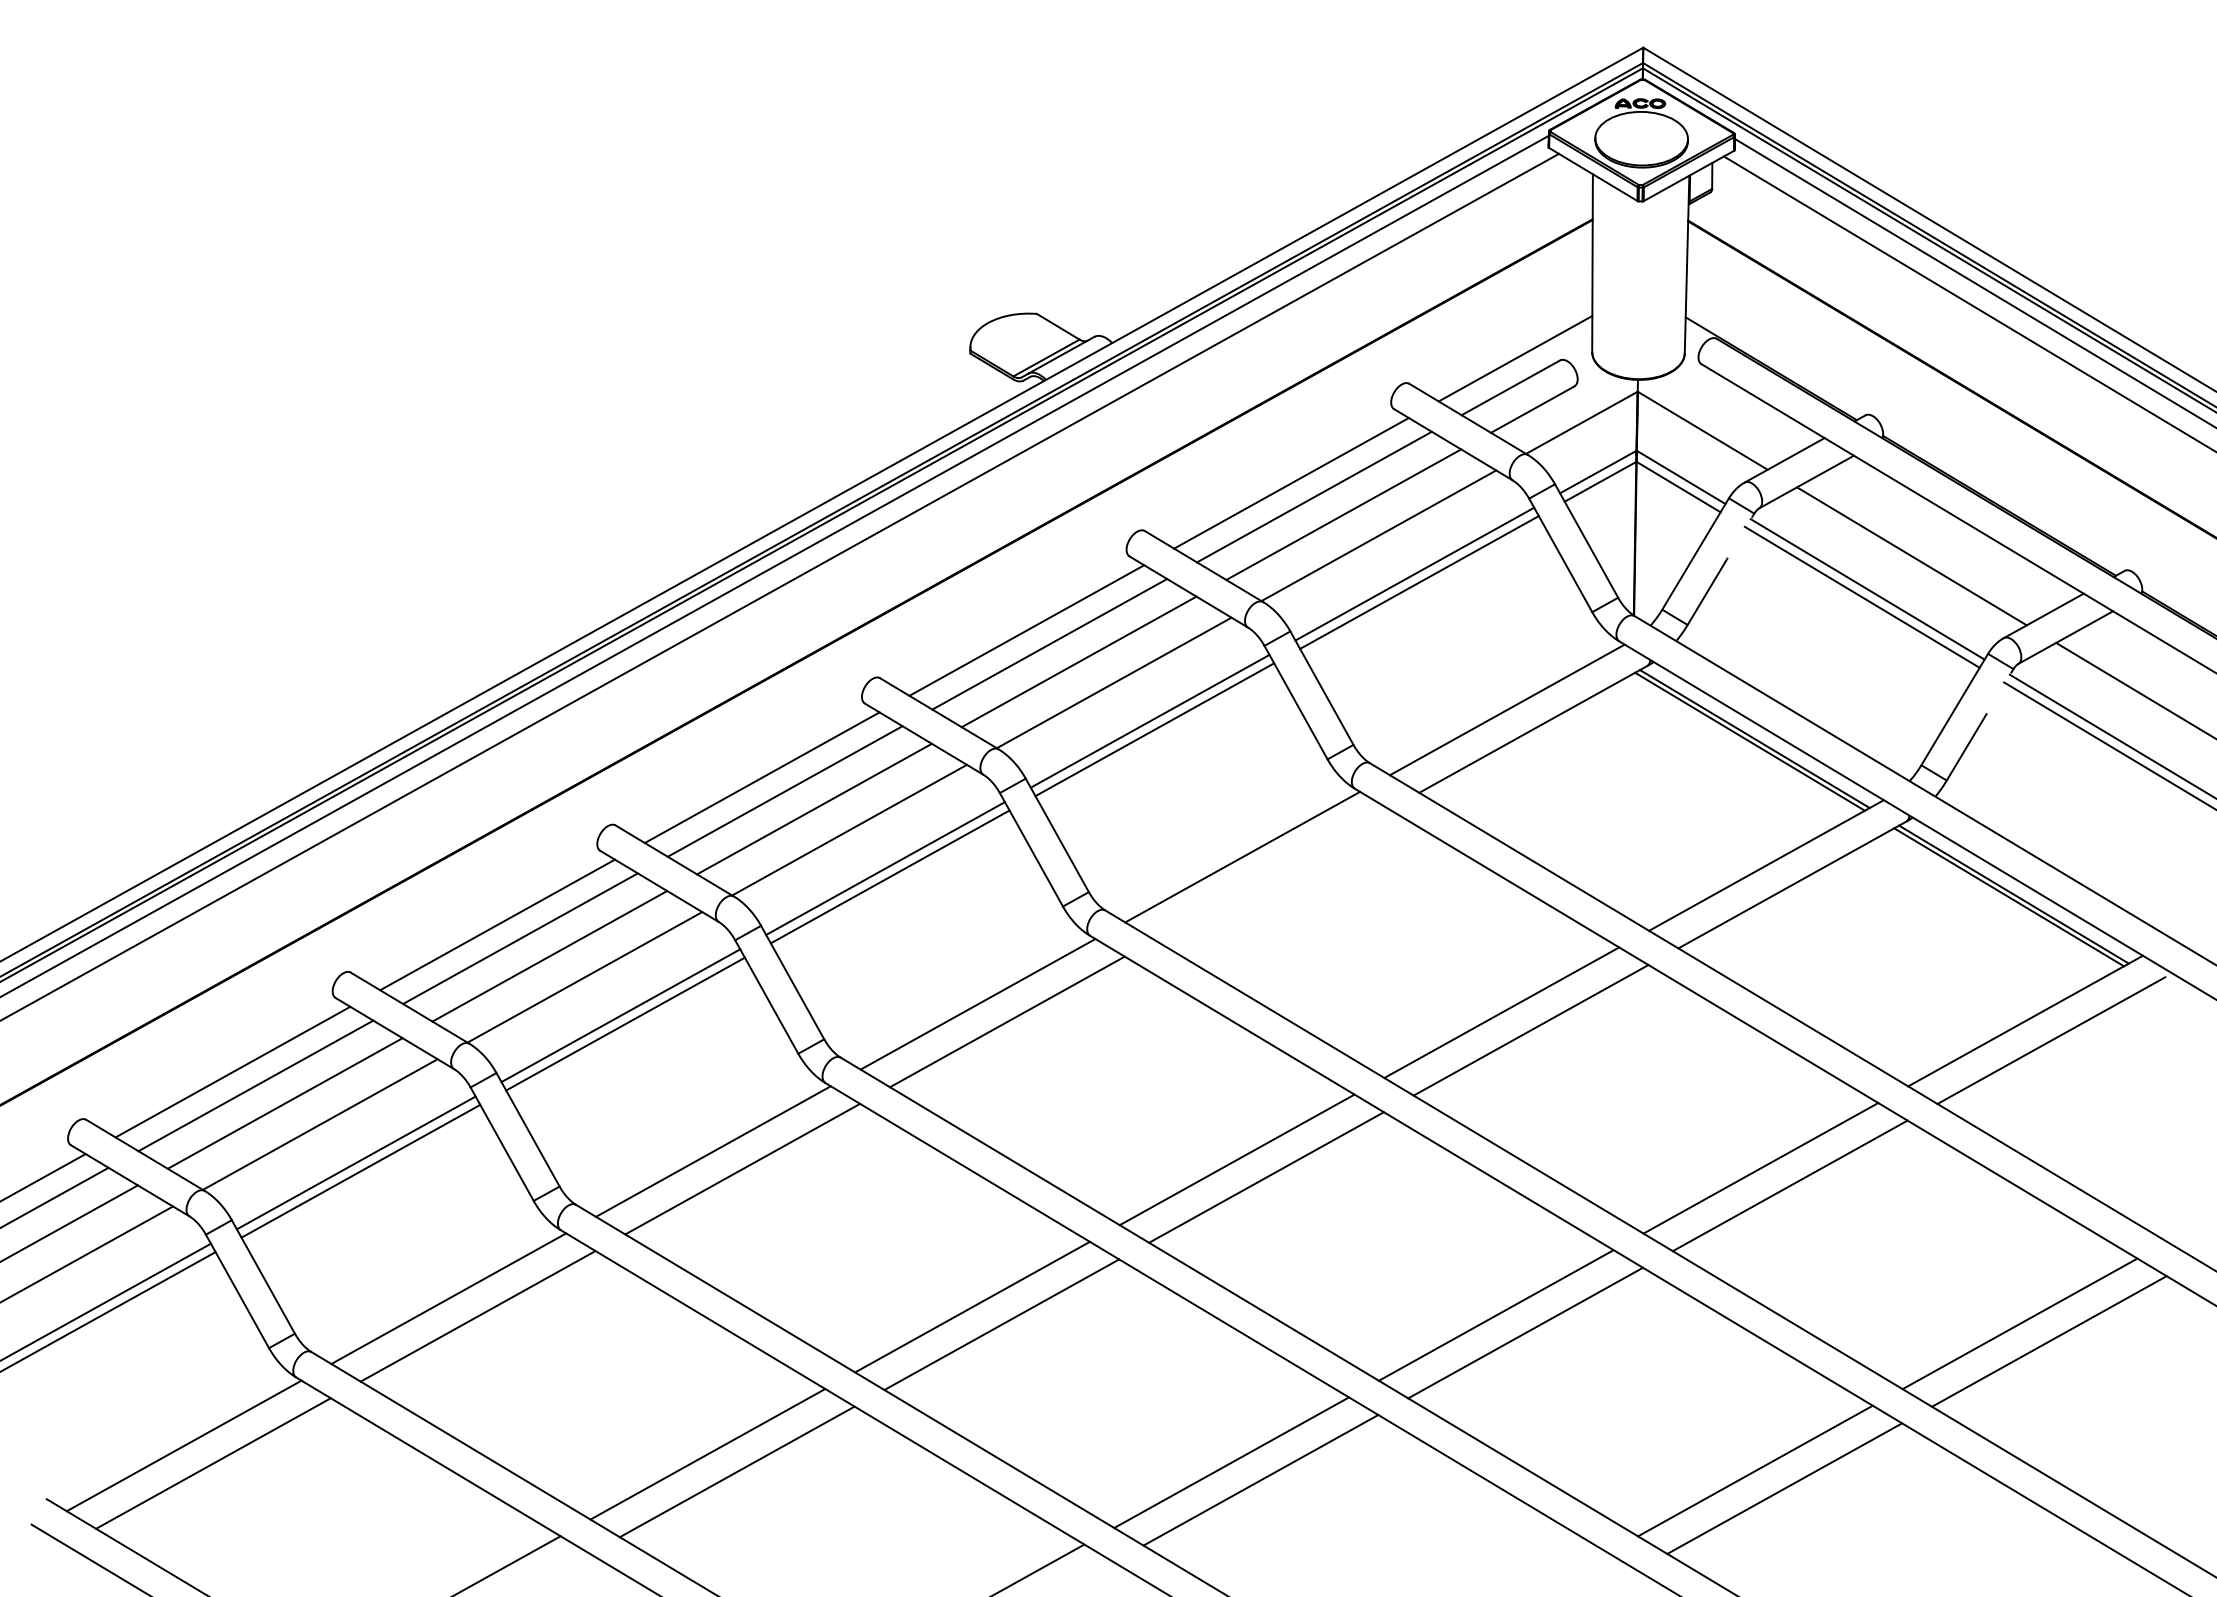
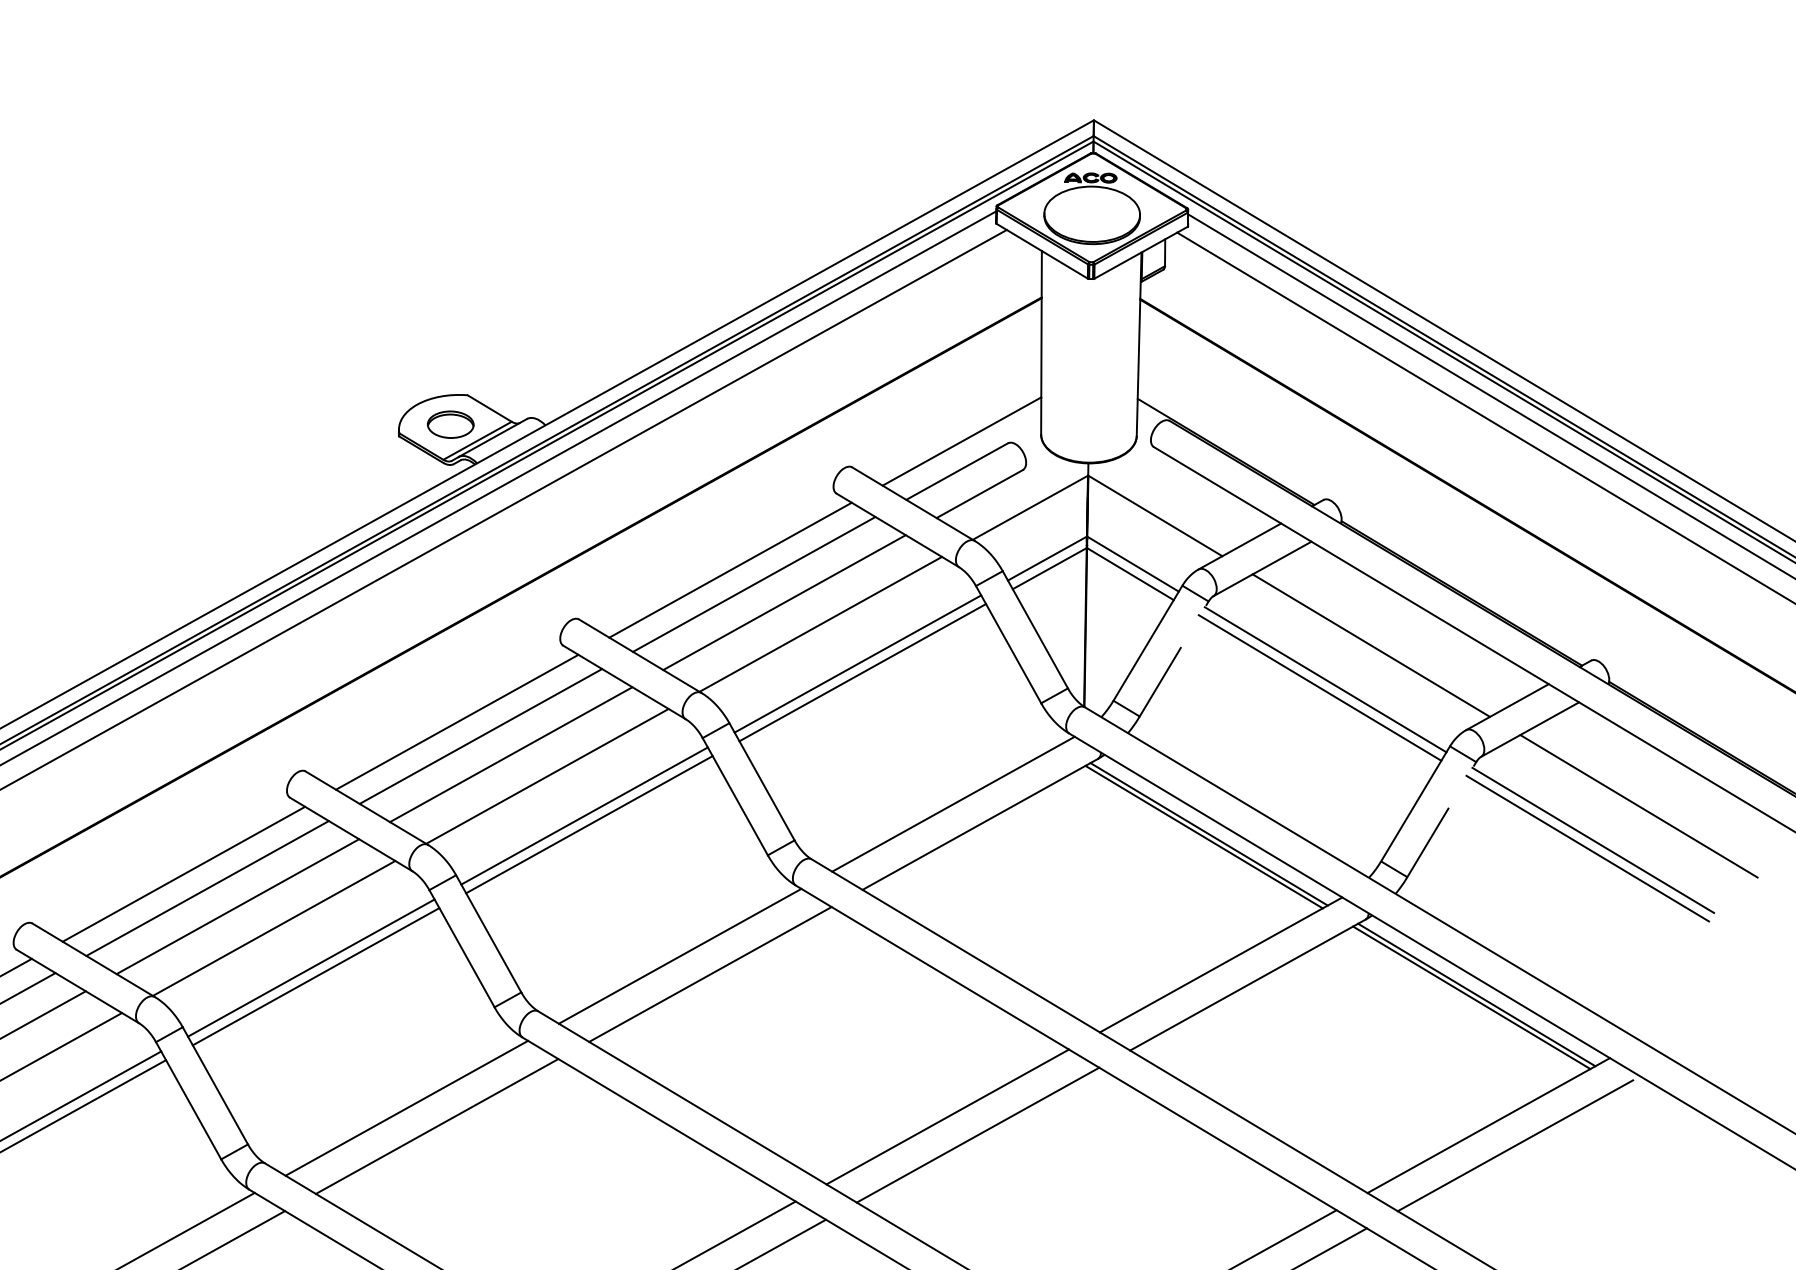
part: (1020, 342) -> (450, 424), added
line: (1271, 874) -> (709, 974), added

